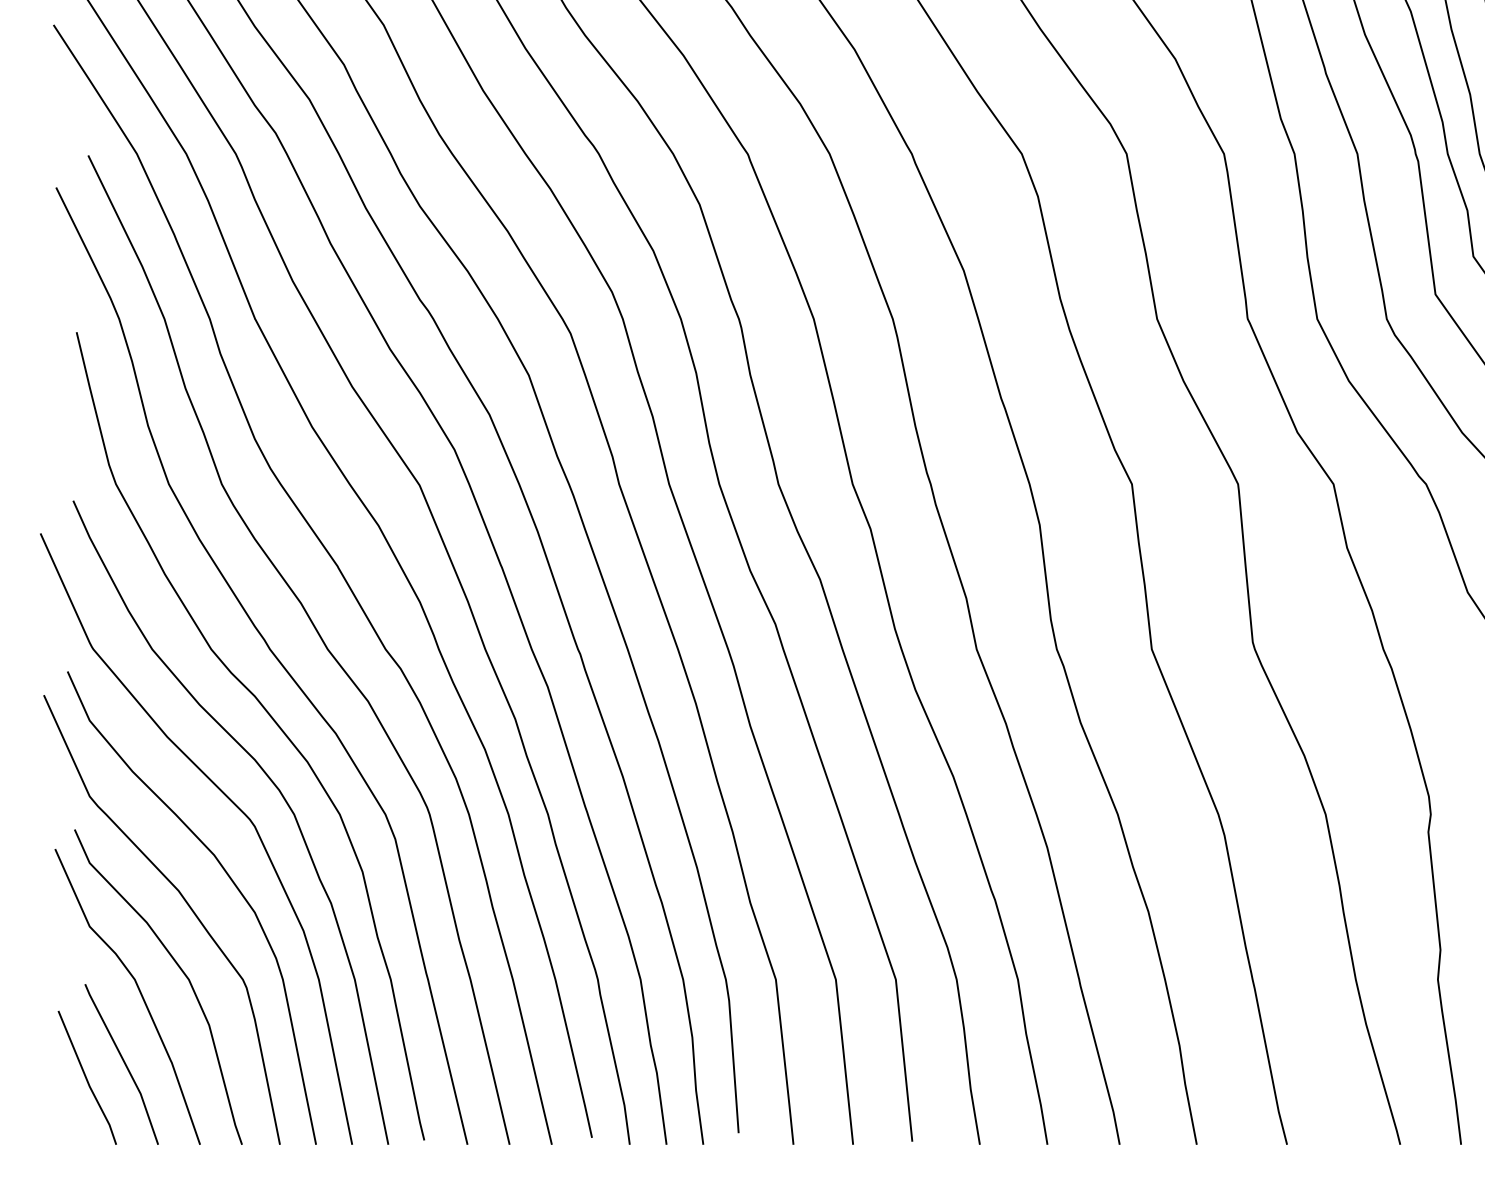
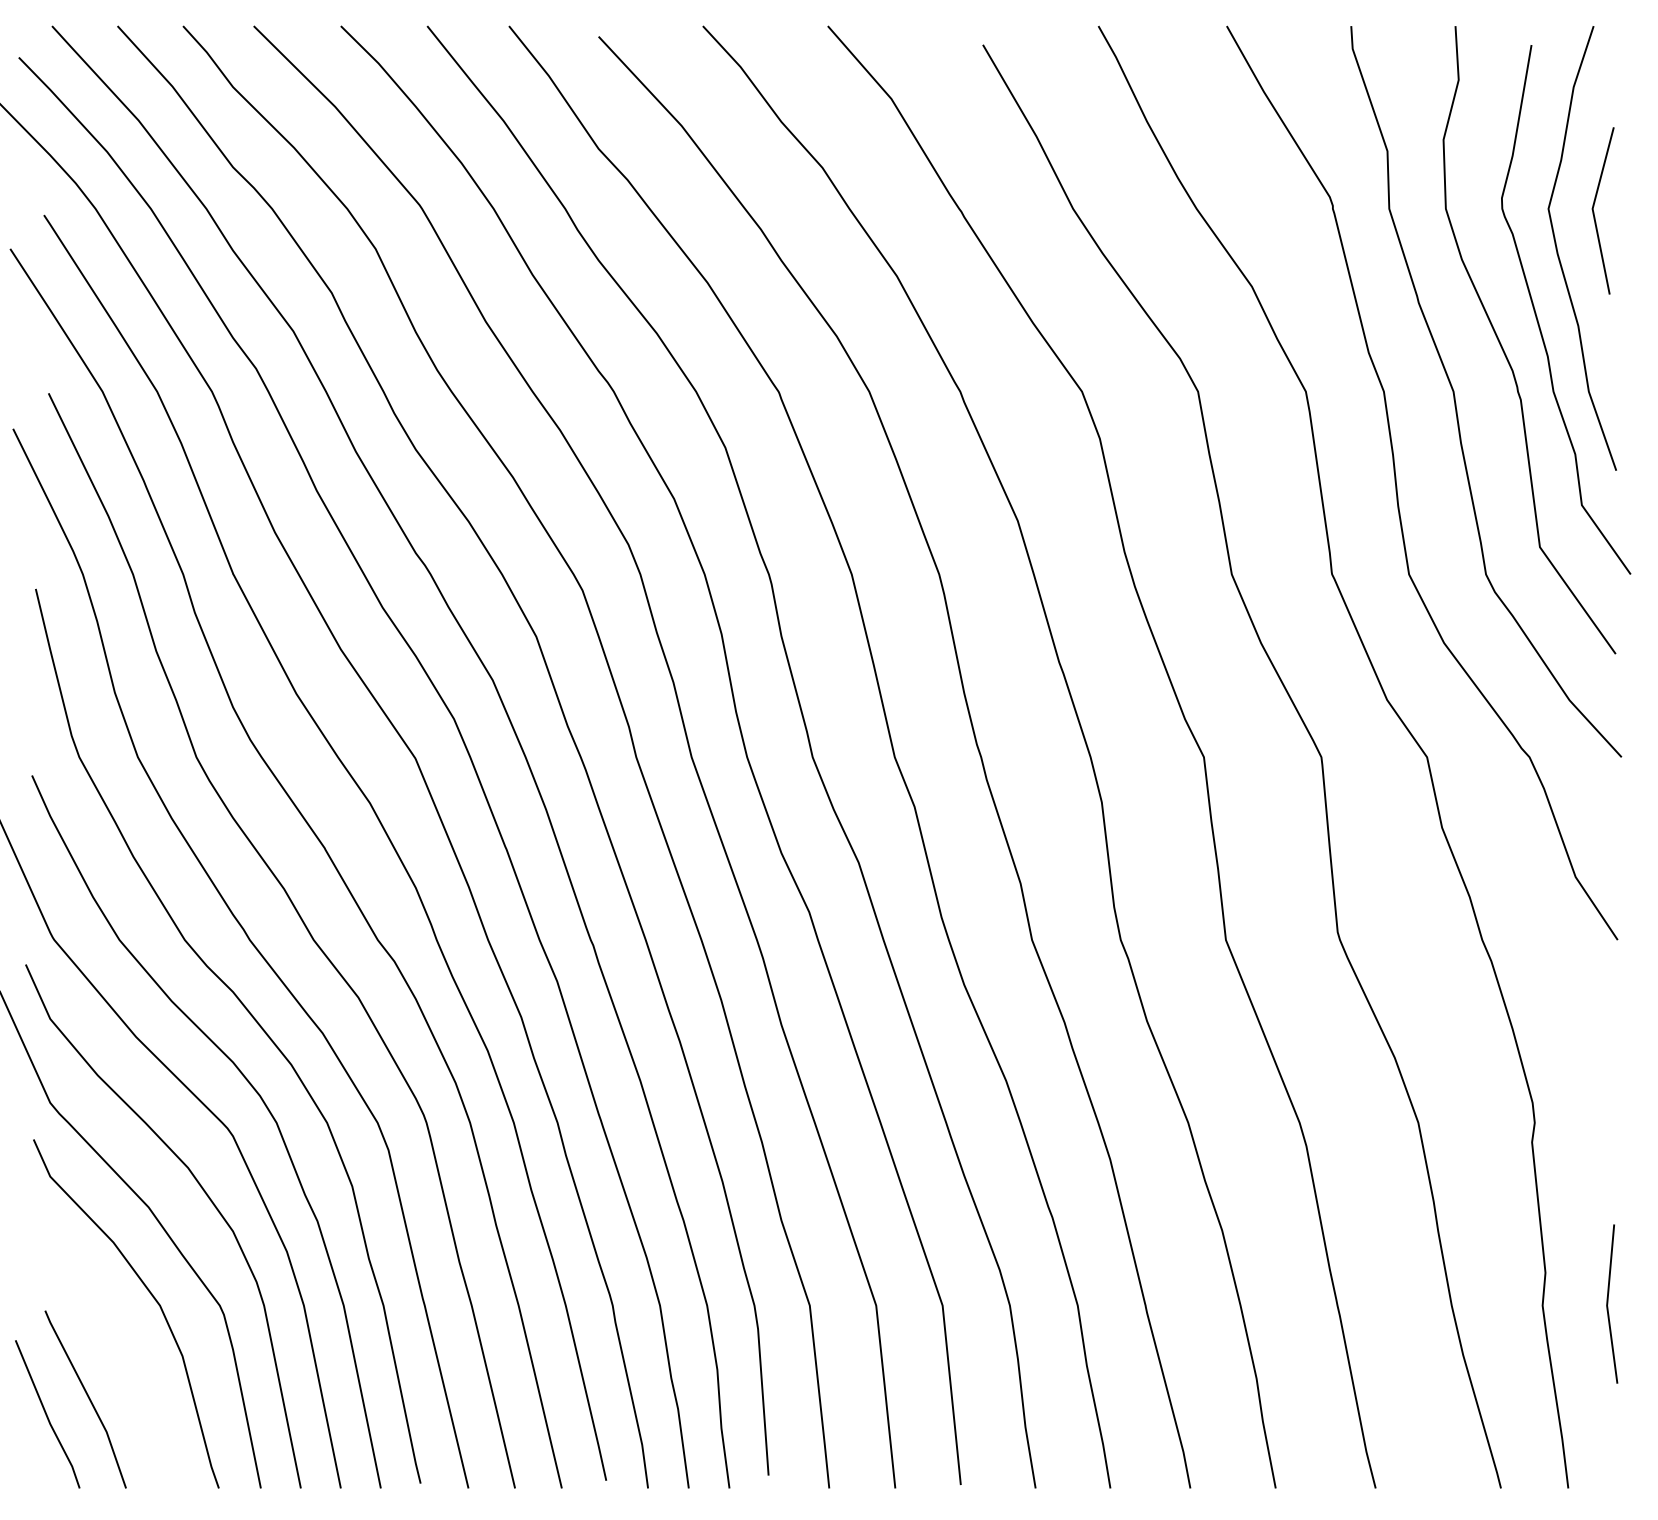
curve: (138, 991) -> (104, 1318), removed

